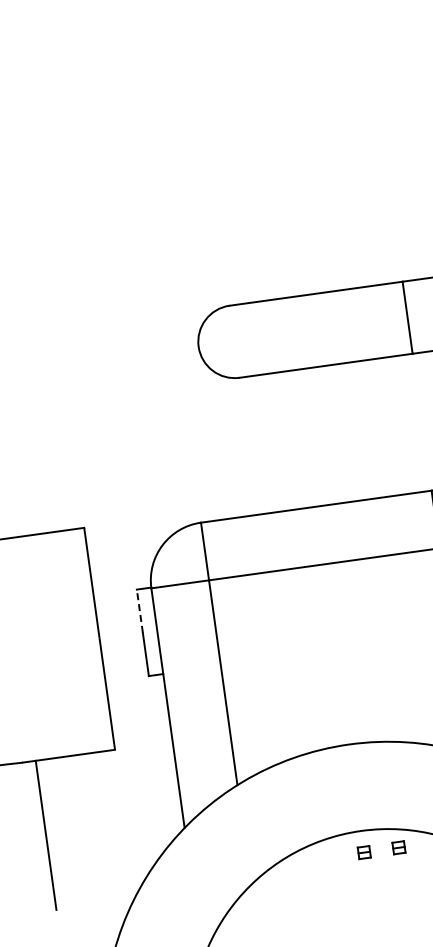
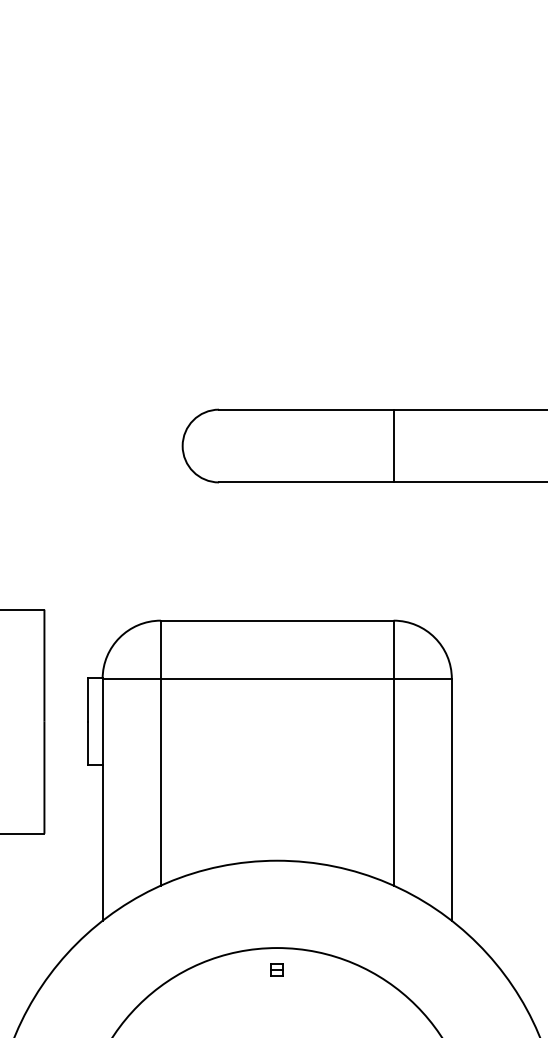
line: (140, 610) -> (88, 699), dashed -> solid
part: (398, 847) -> (311, 969), removed

